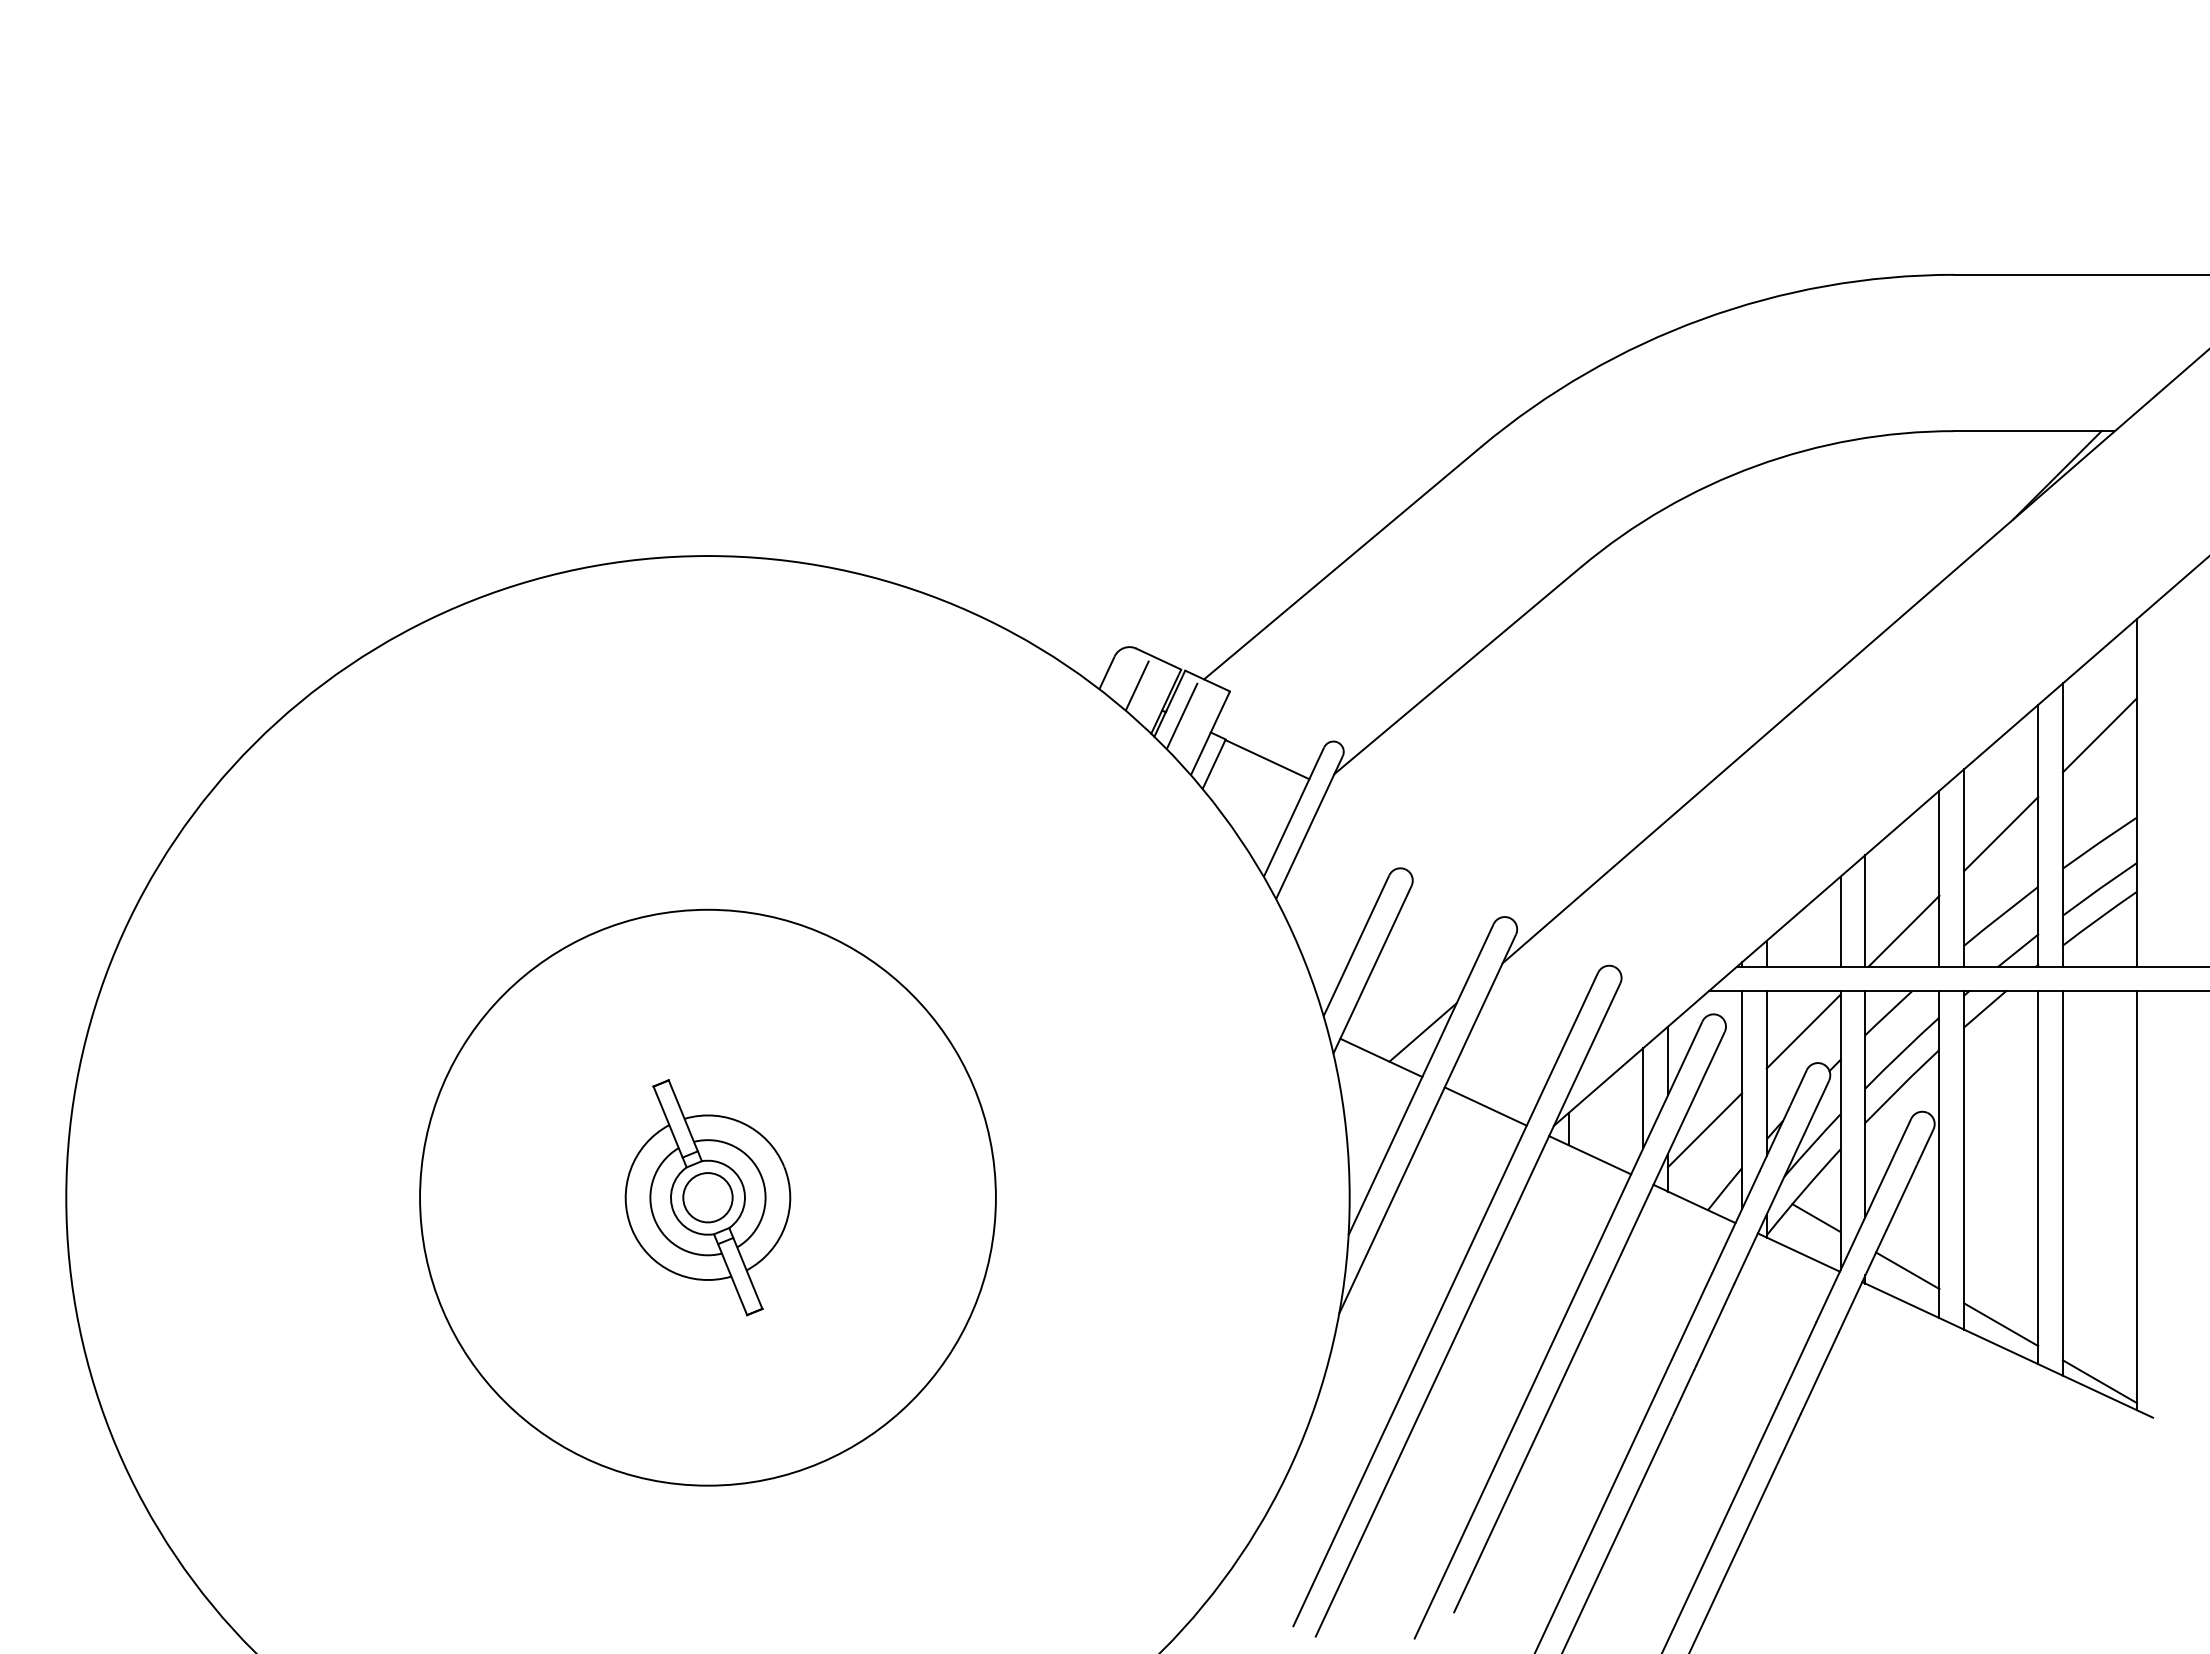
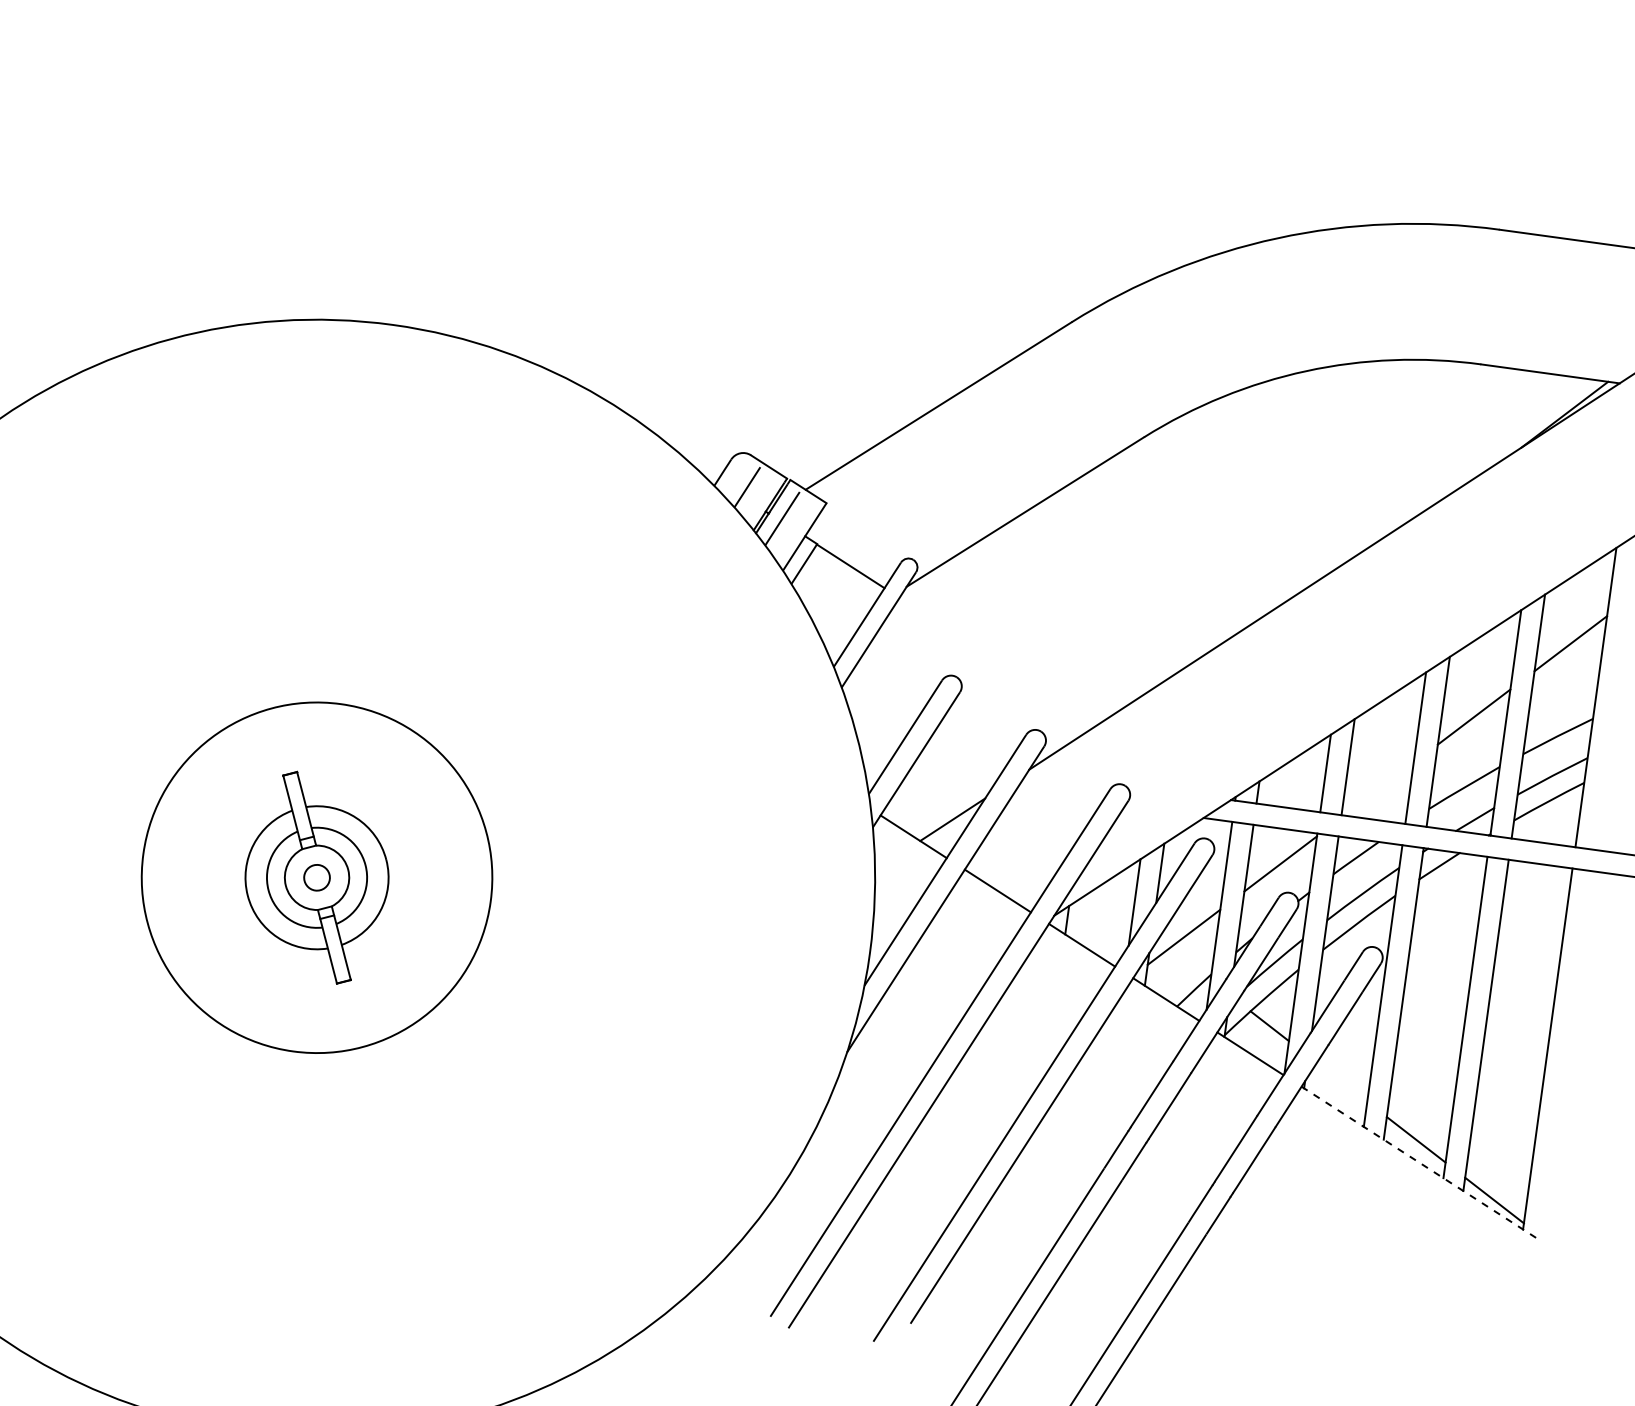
line: (1903, 930) -> (1378, 788), removed
circle: (707, 1197) -> (316, 877), size x0.6
circle: (707, 1197) -> (316, 877), size x0.7
line: (1907, 1270) -> (1341, 1082), removed
line: (2007, 1349) -> (1418, 1161), solid -> dashed

